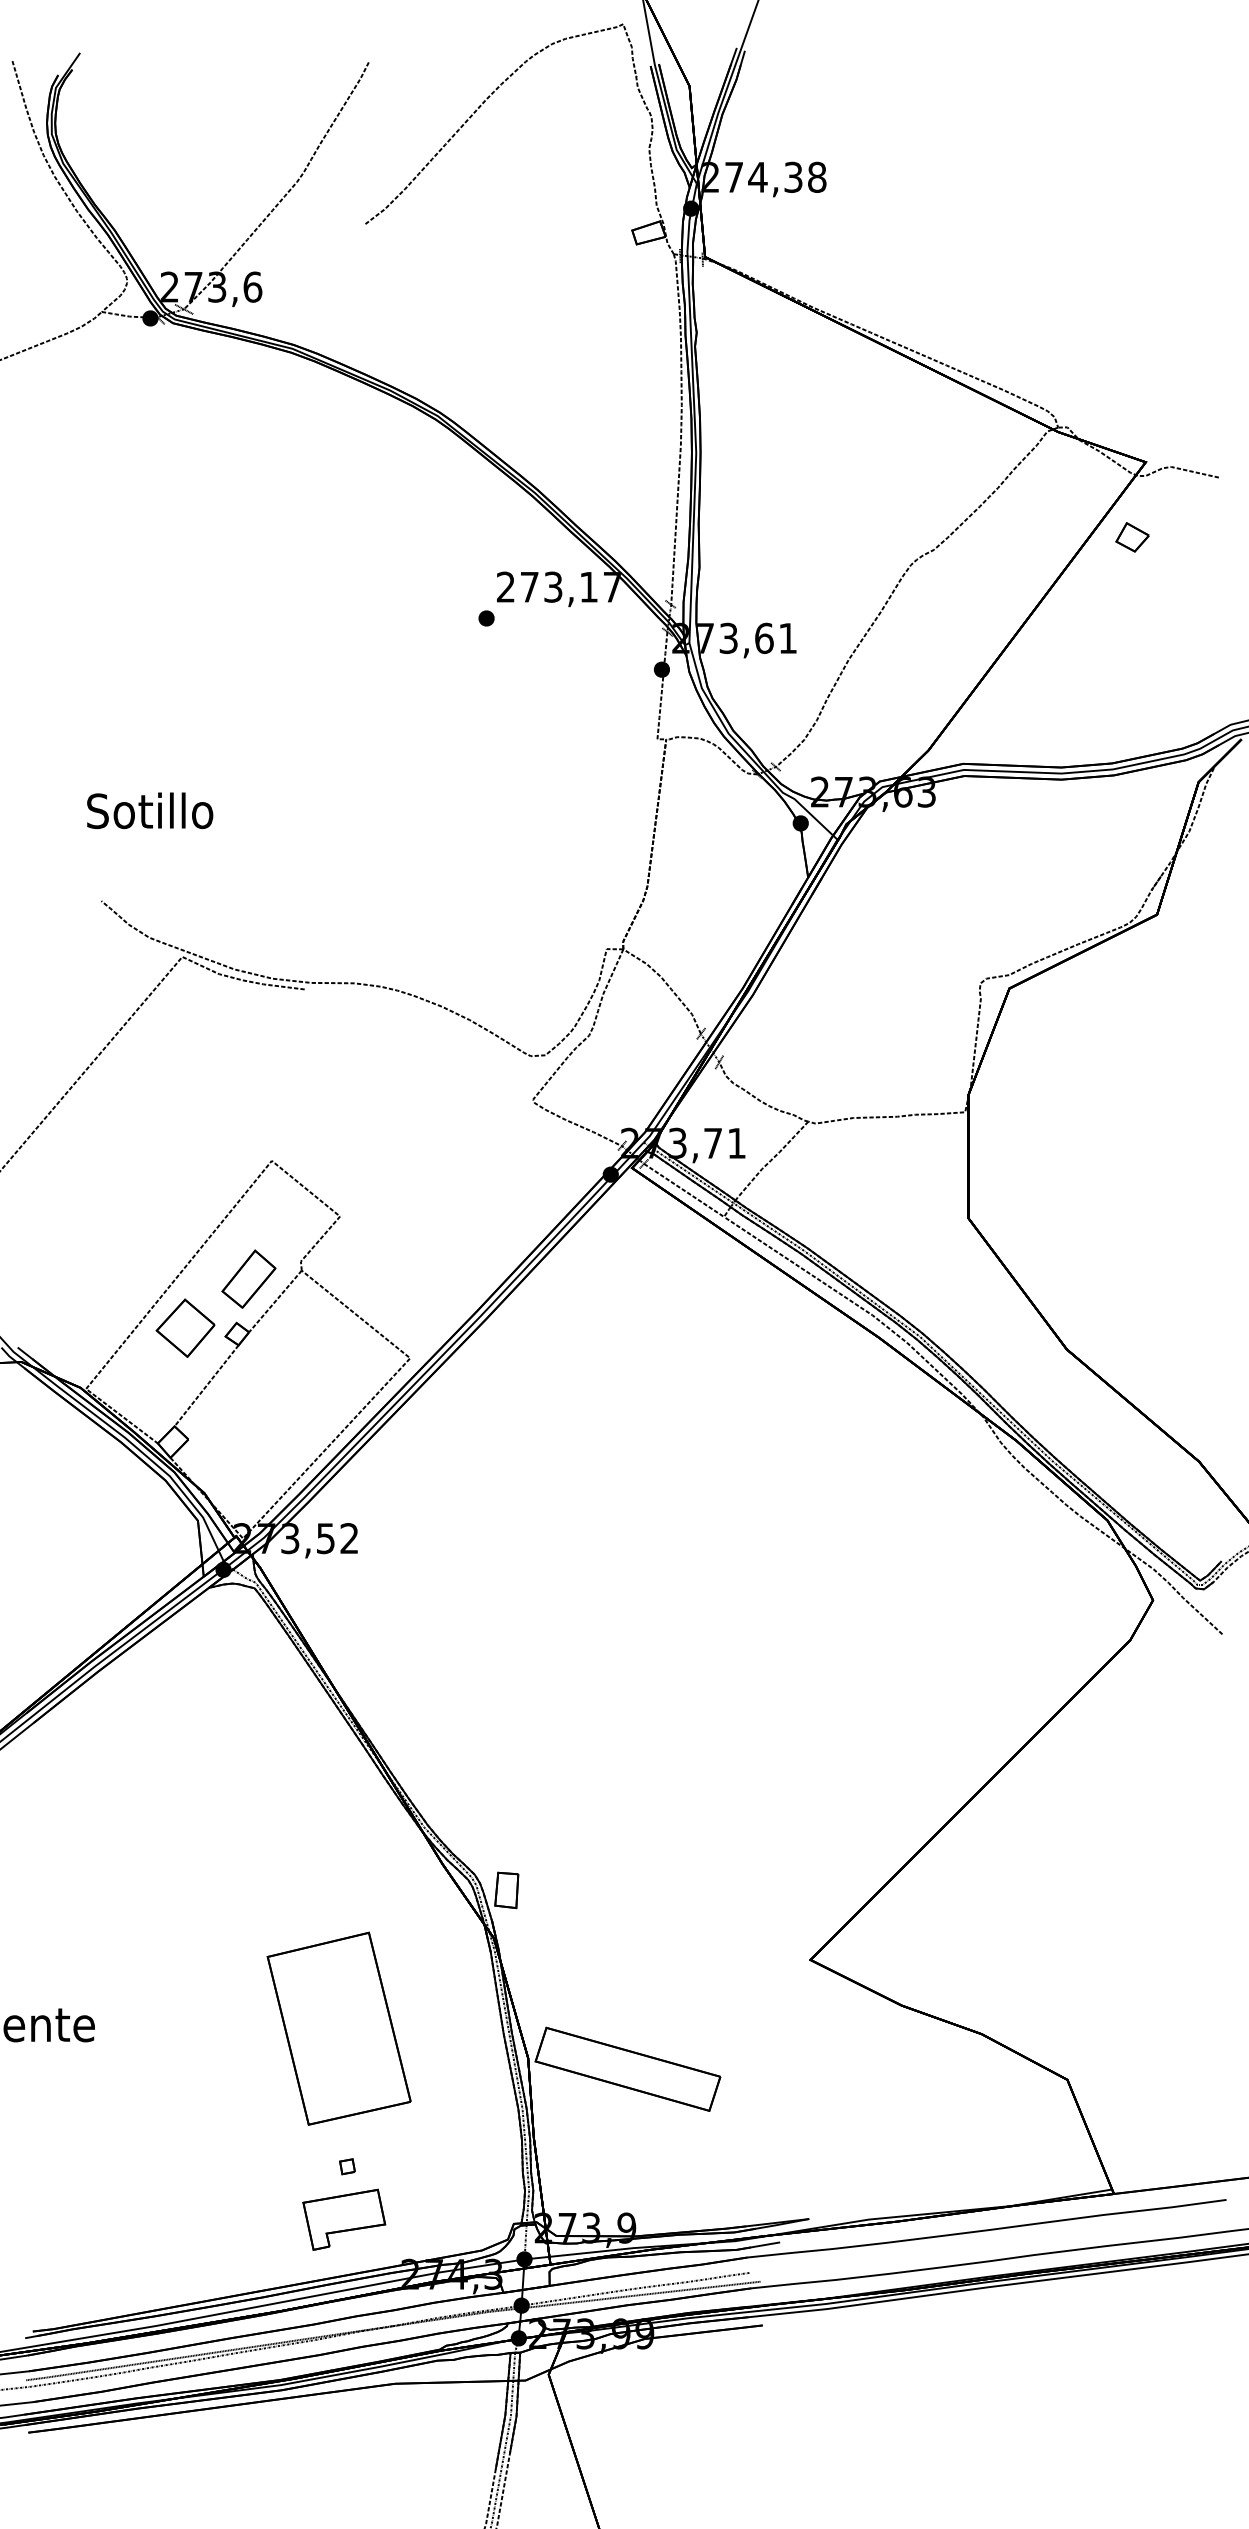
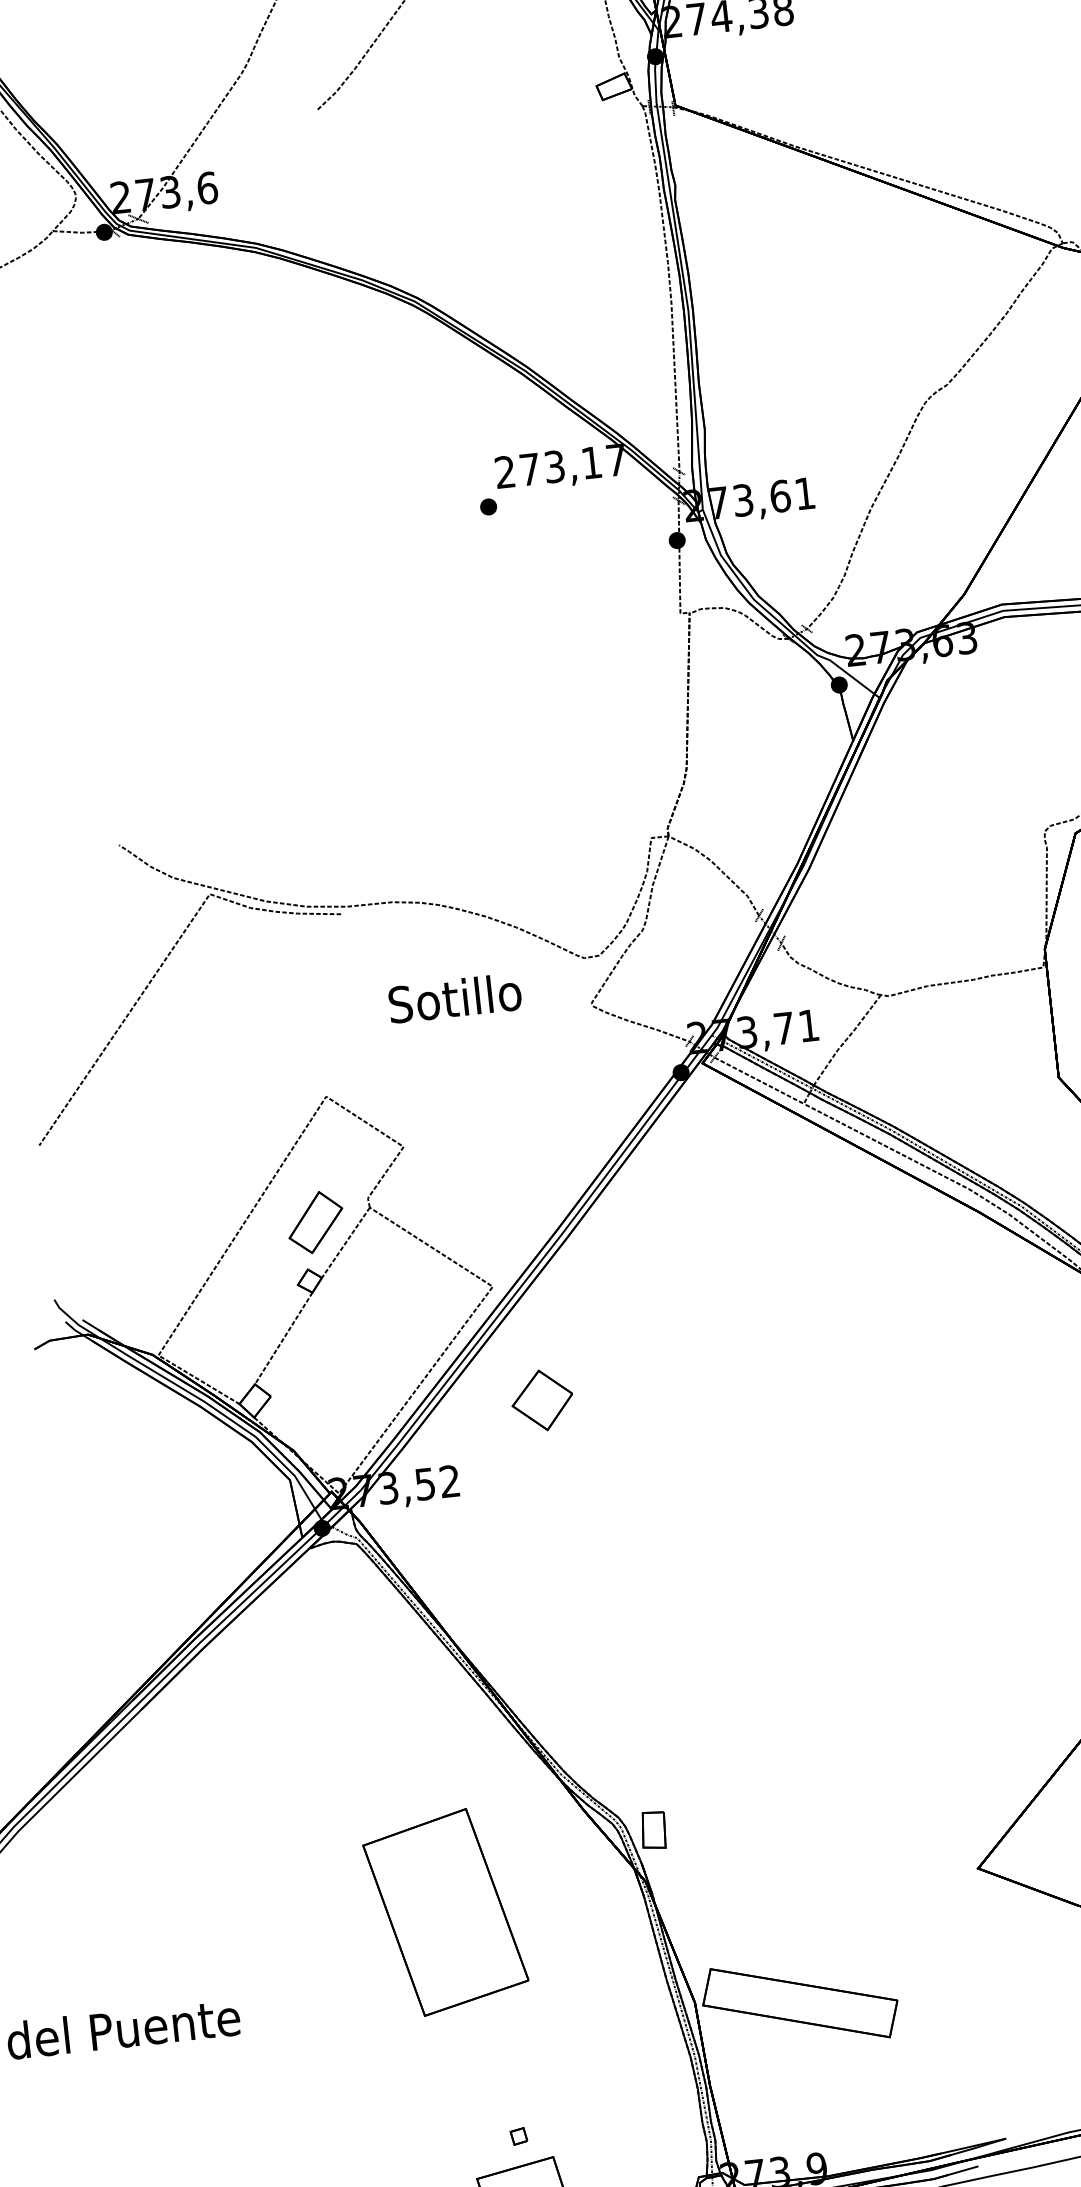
text: (150, 810) -> (455, 997), moved
part: (185, 1327) -> (542, 1399), moved
part: (338, 2028) -> (445, 1912), moved

